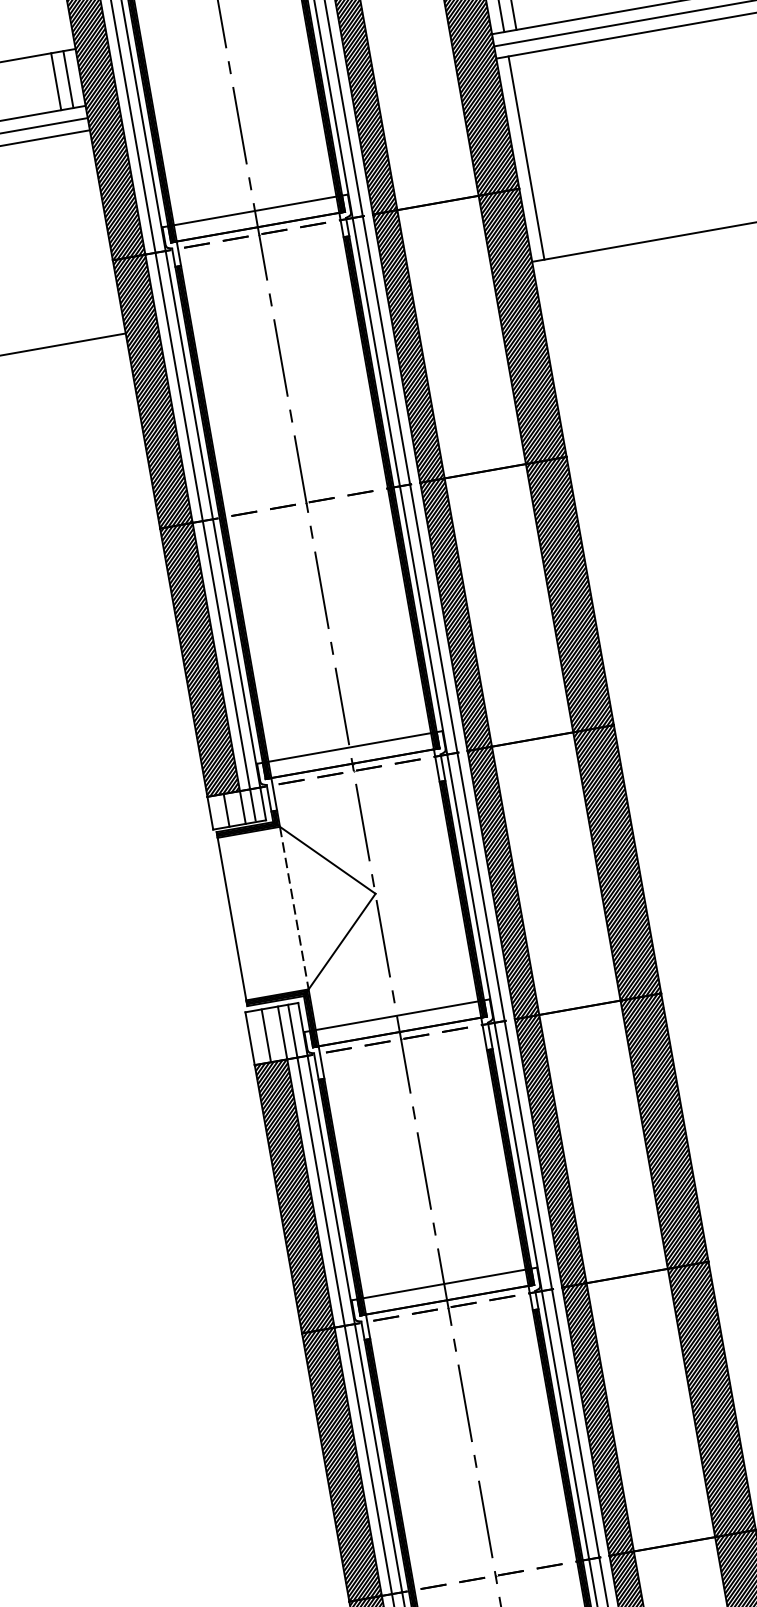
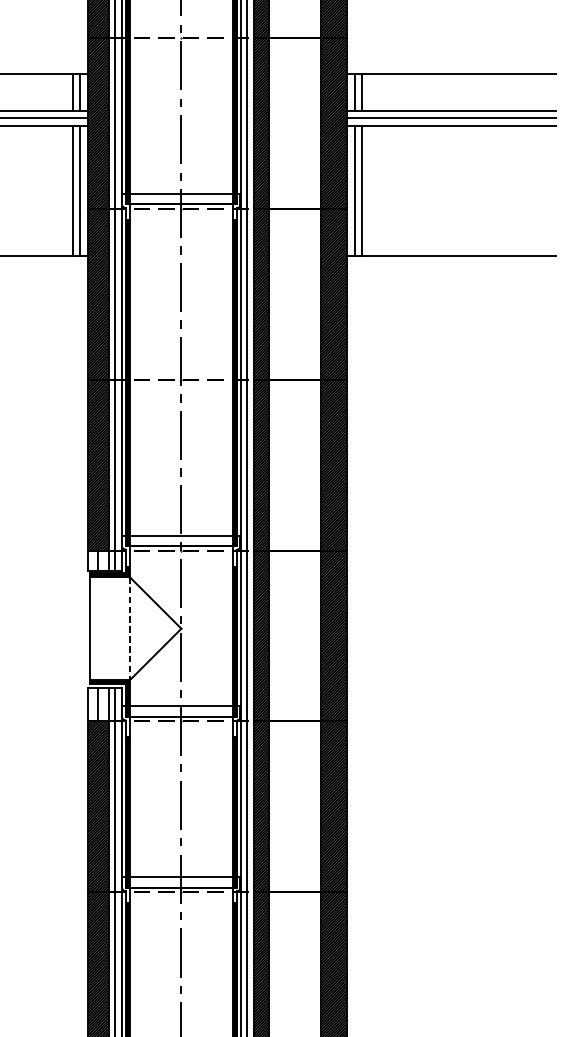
line: (538, 155) -> (362, 190), added
line: (95, 233) -> (80, 190), added
line: (83, 235) -> (72, 190), added

